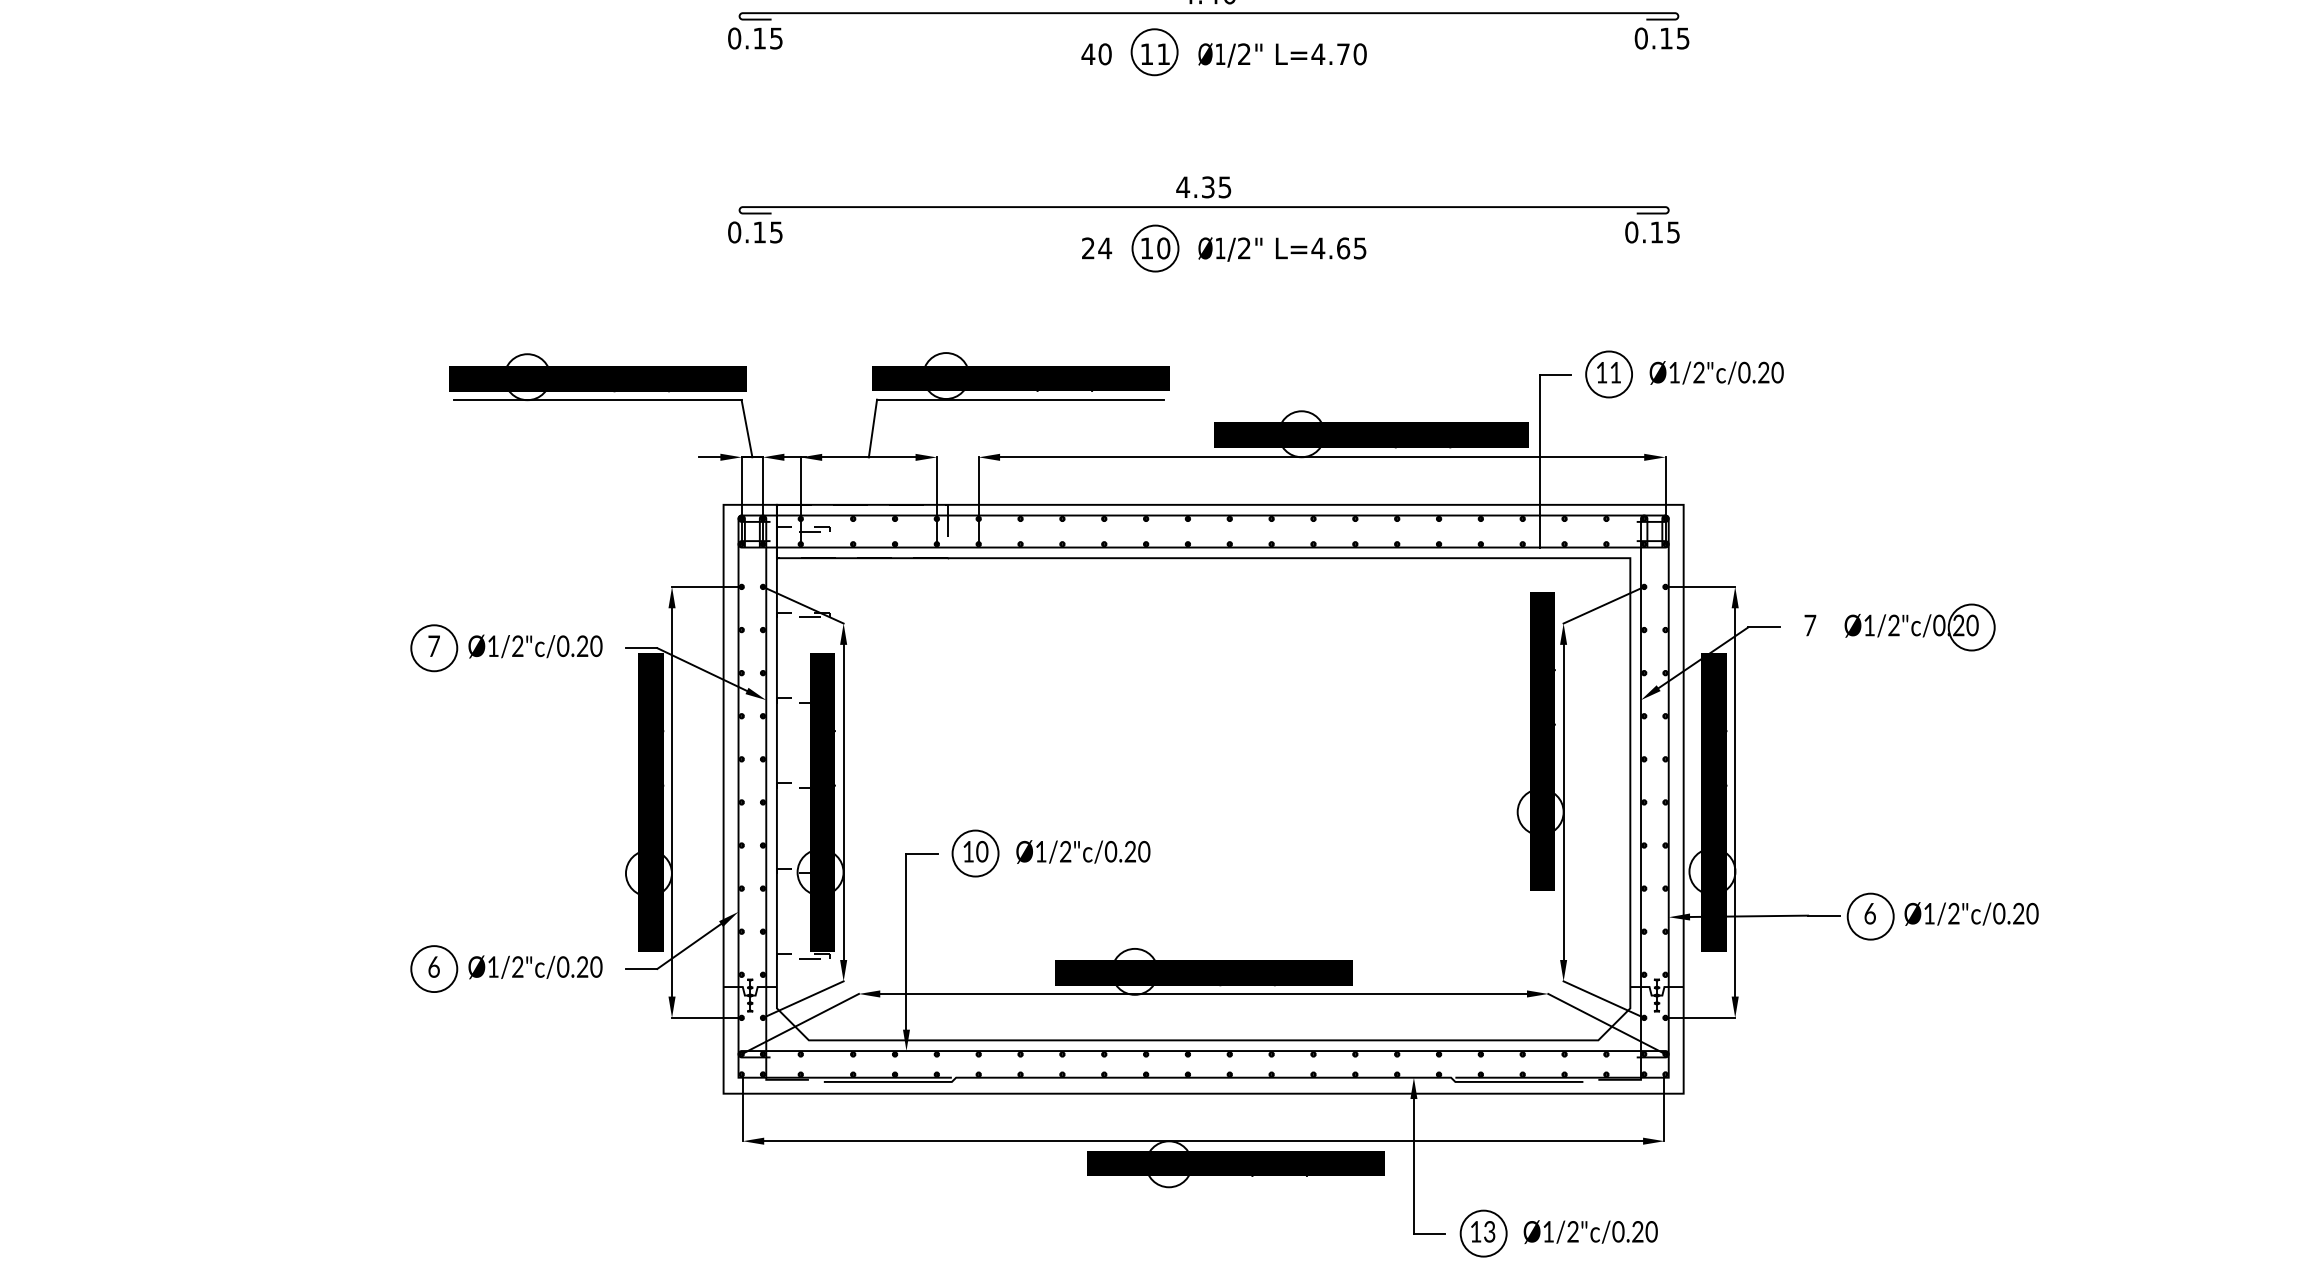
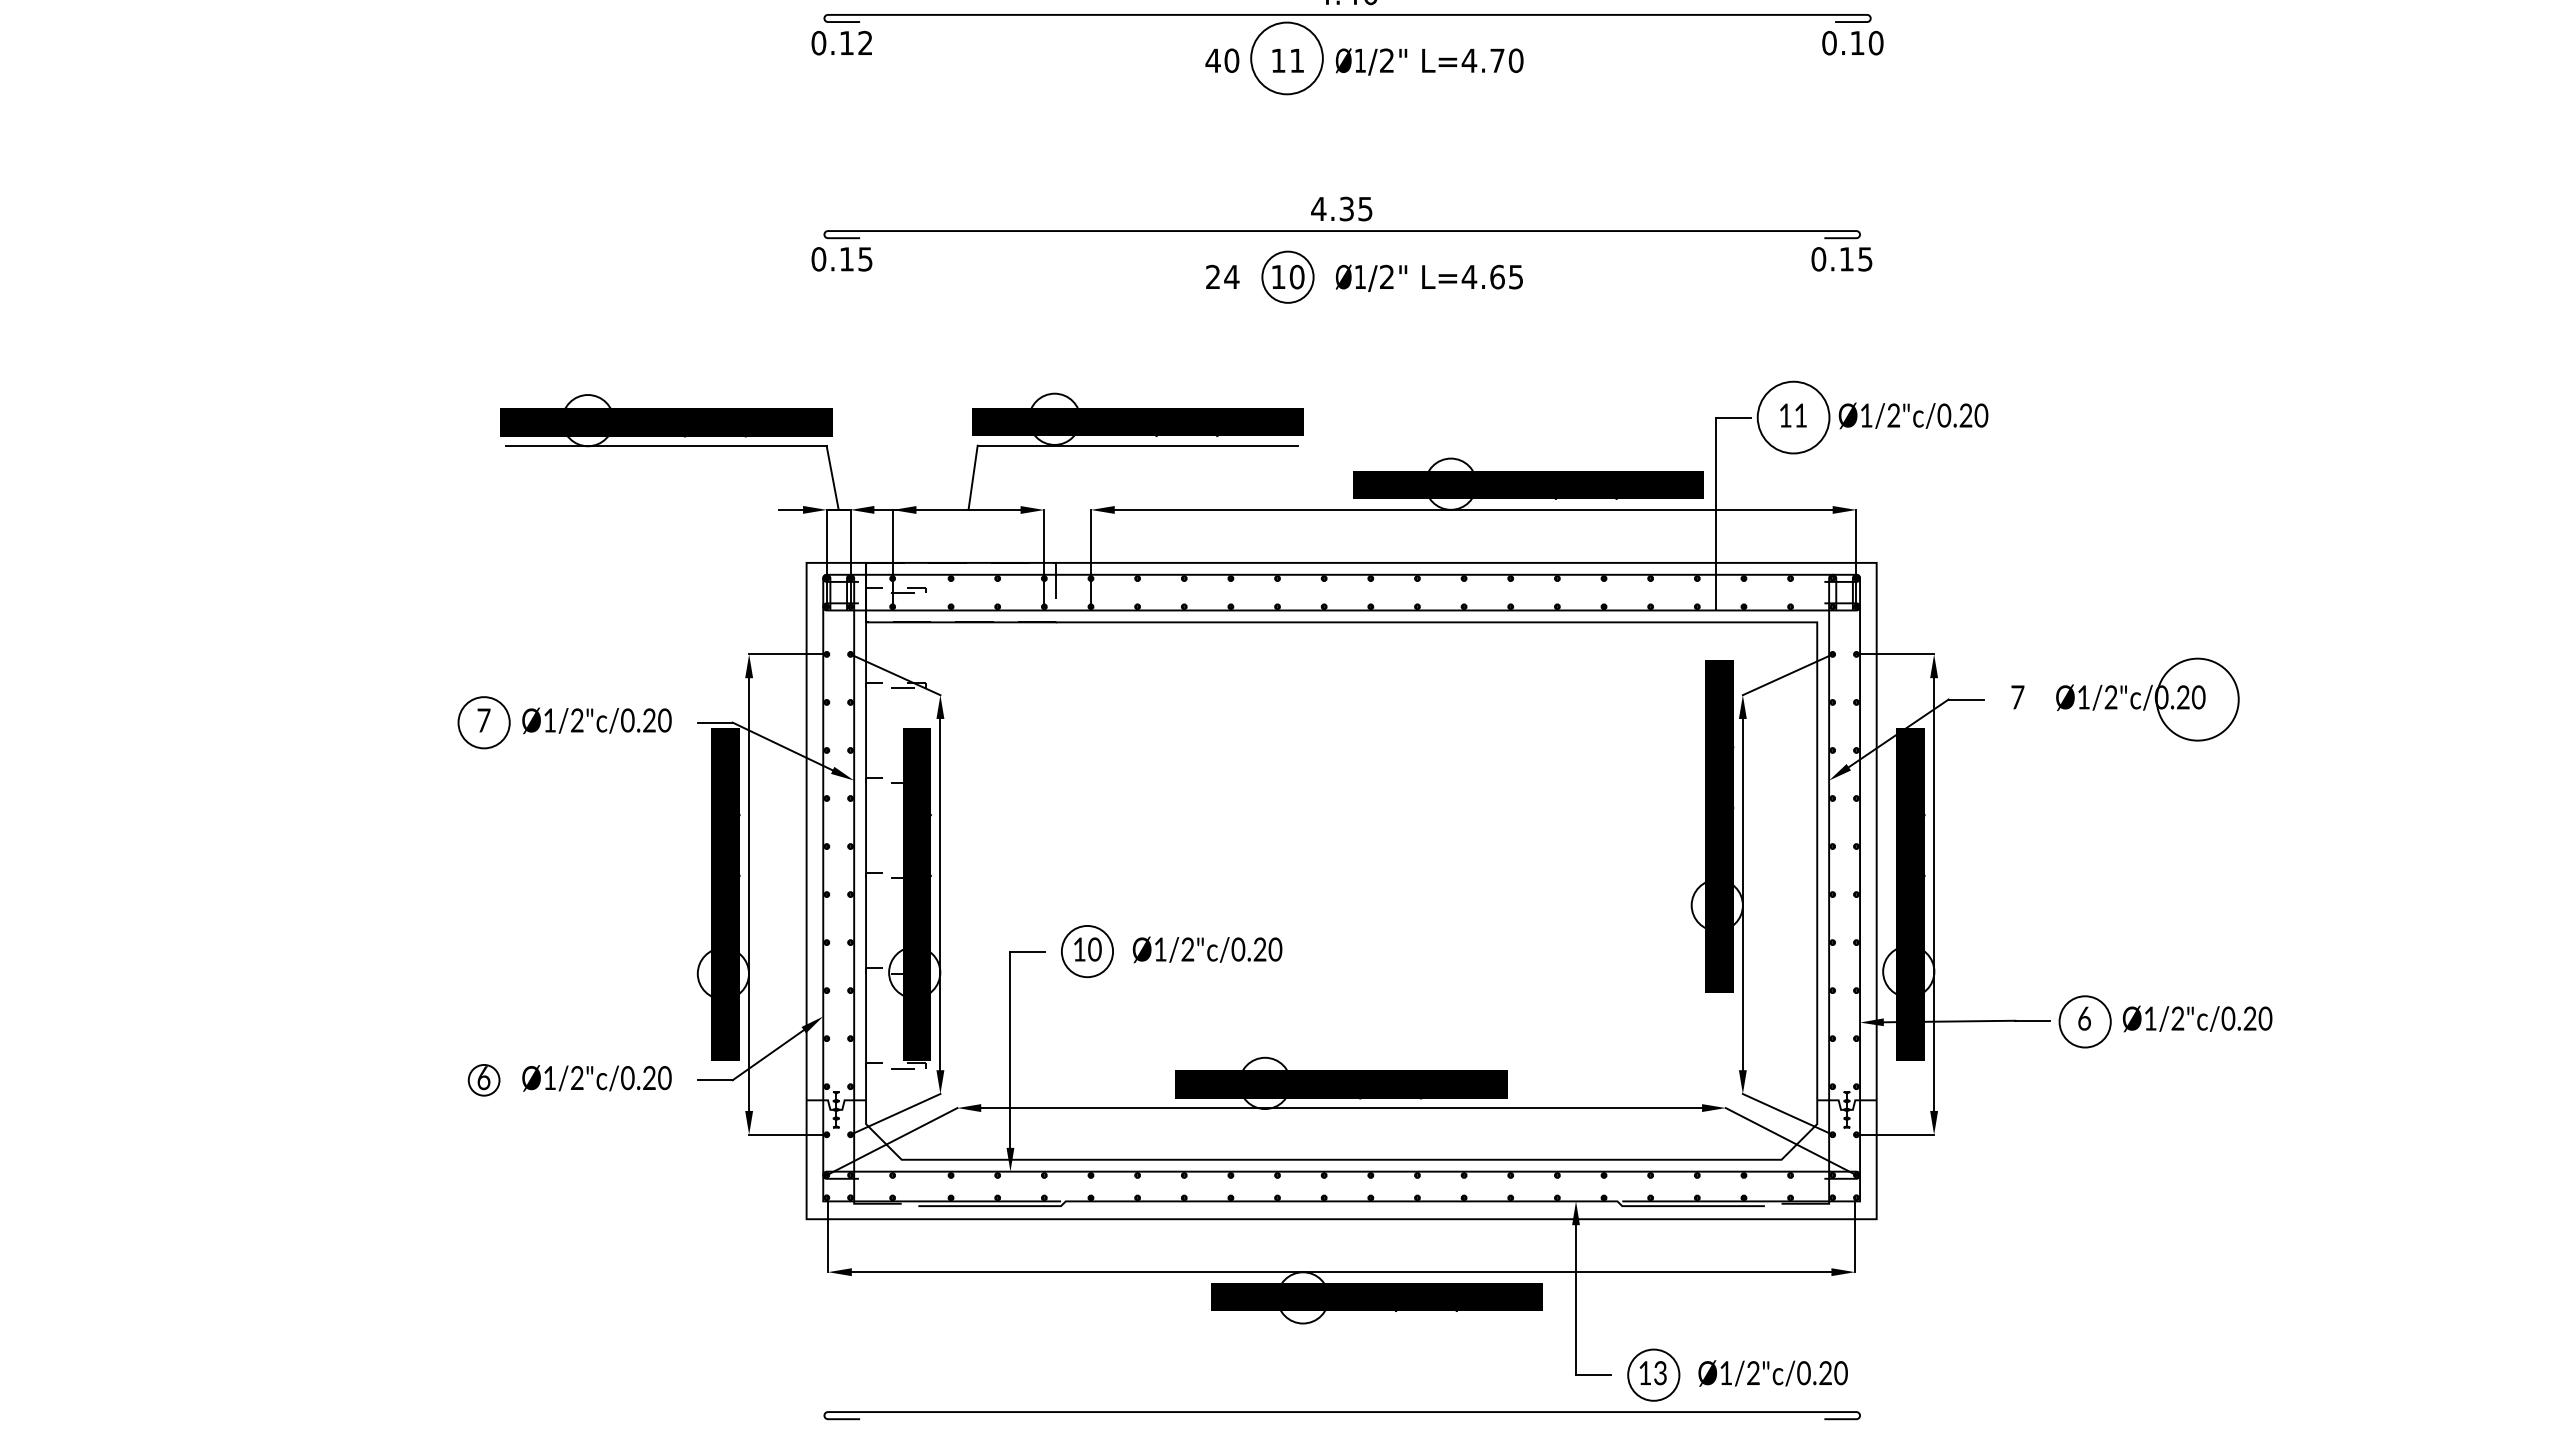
text: (776, 37) -> (865, 42), 0.15 -> 0.12
text: (1682, 37) -> (1875, 42), 0.15 -> 0.10
circle: (1154, 52) -> (1286, 58), size x1.4
circle: (1609, 374) -> (1793, 417), size x1.4
circle: (1971, 627) -> (2197, 699), size x1.6
circle: (433, 968) -> (483, 1079), size x0.6
curve: (1203, 1267) -> (1341, 1412), added

